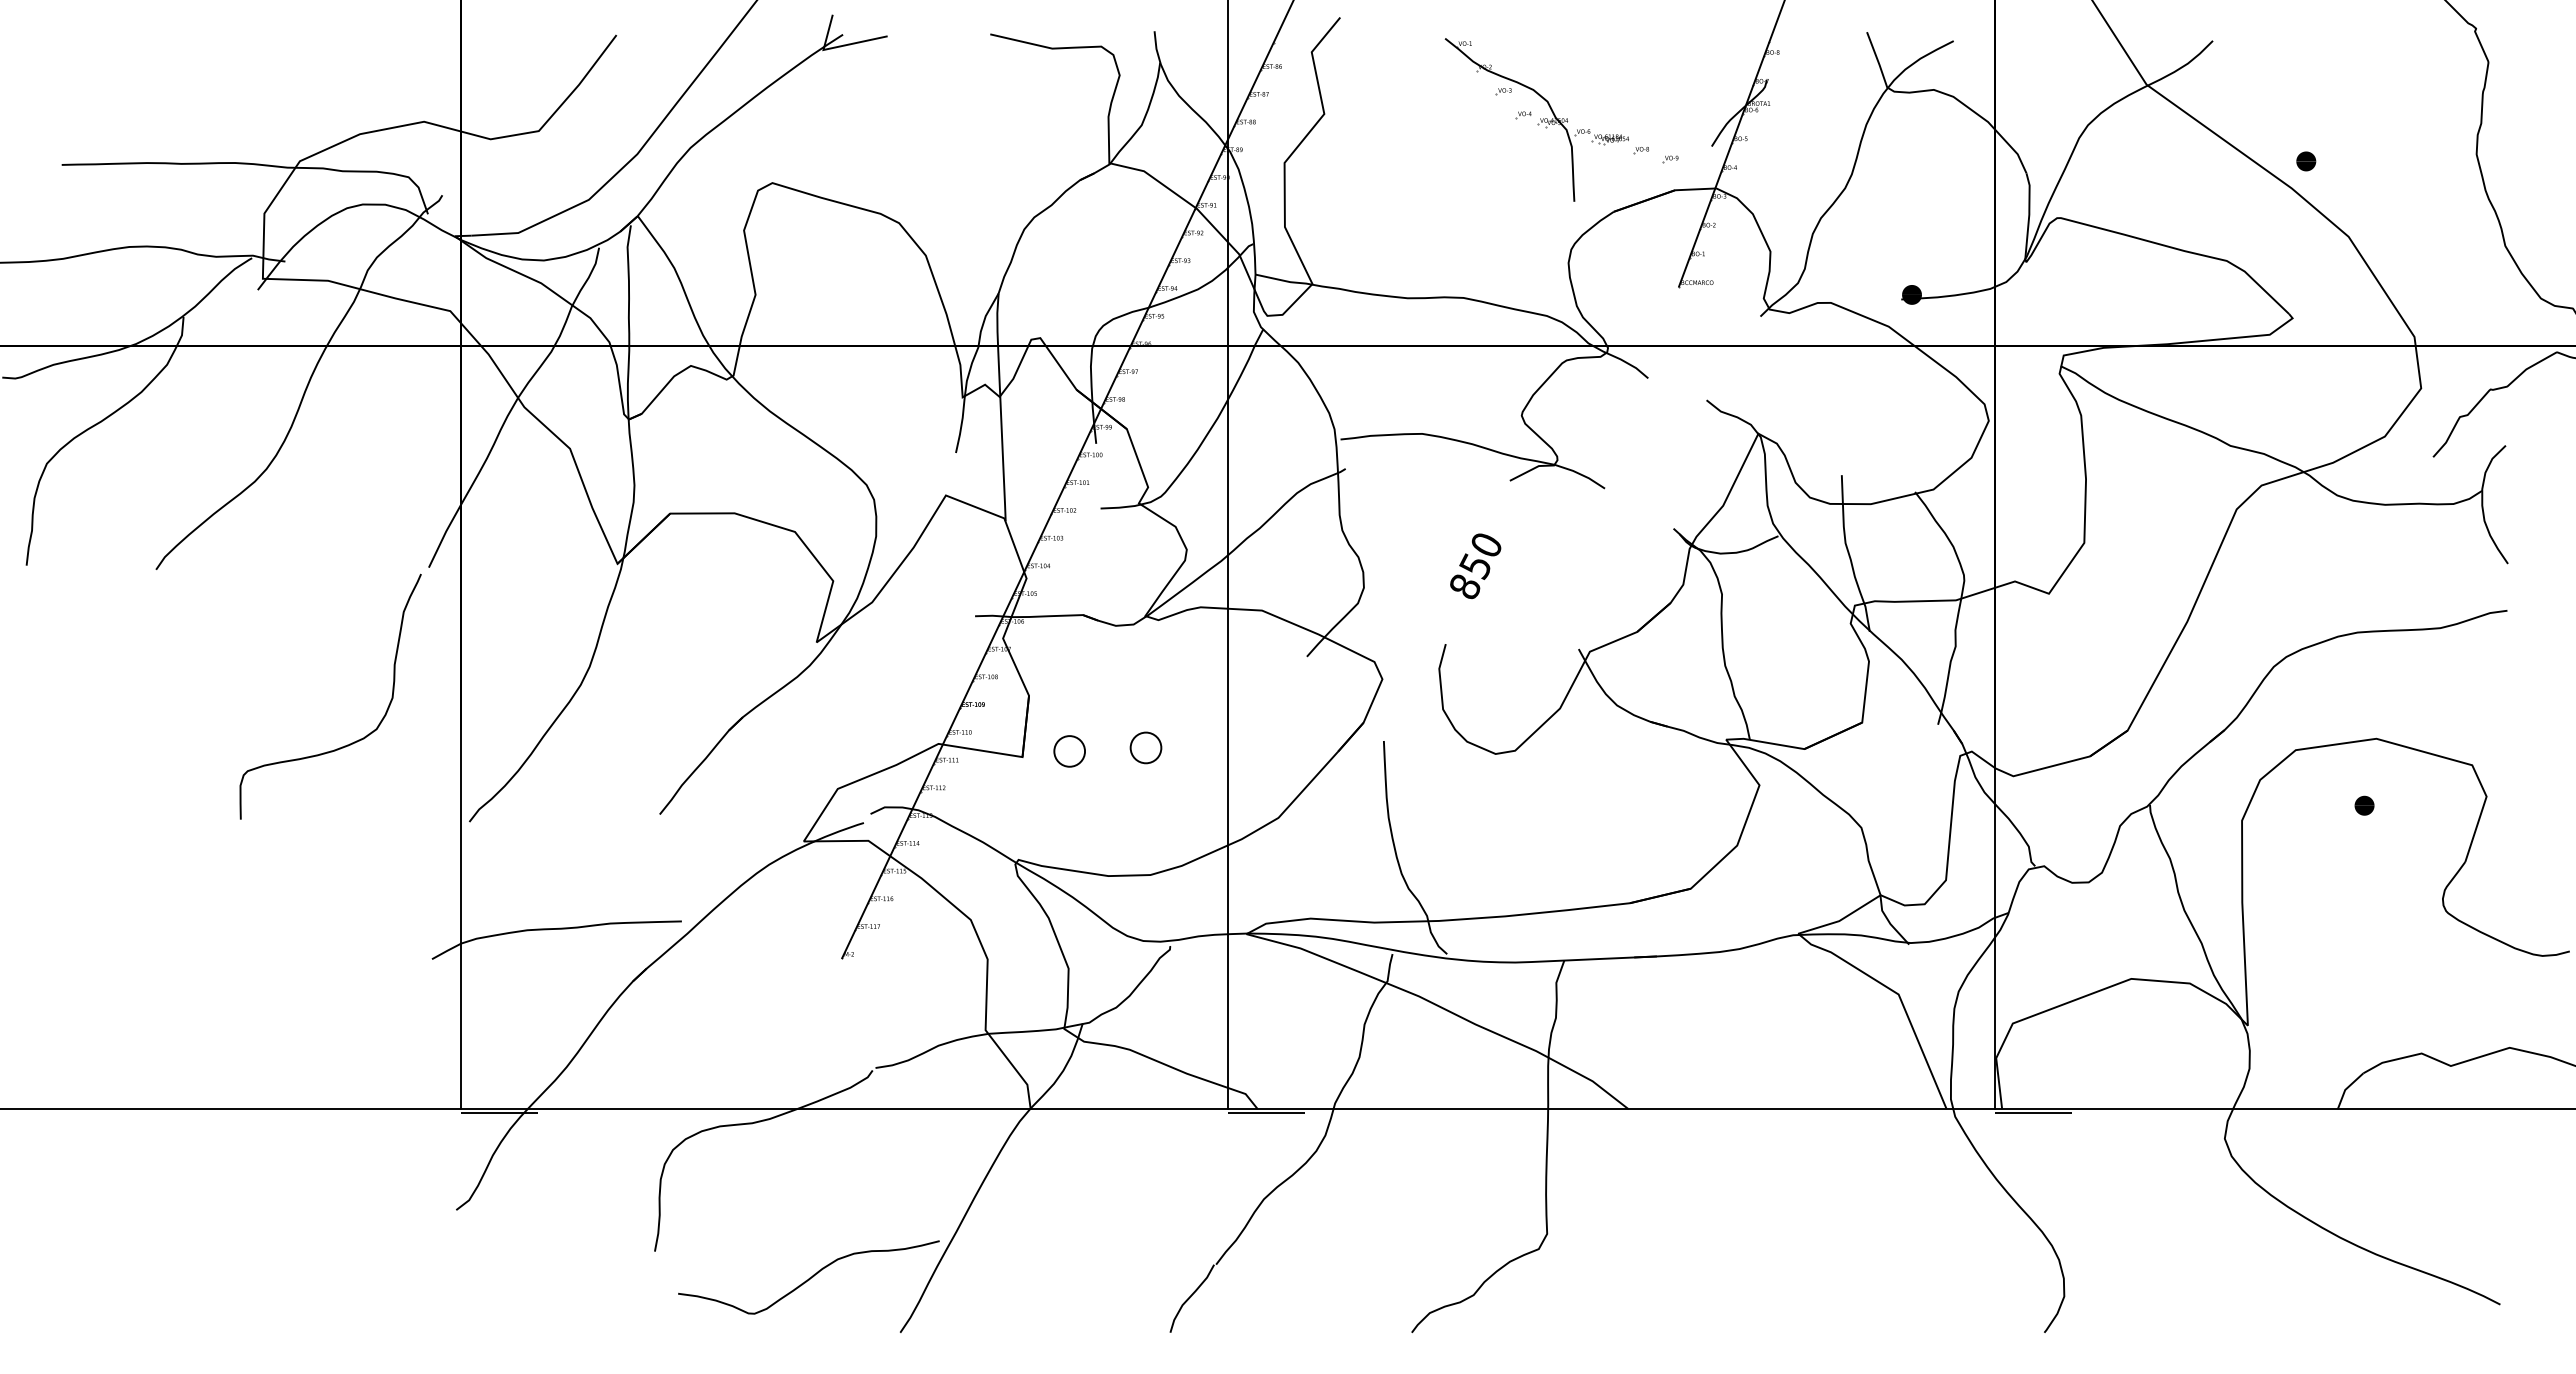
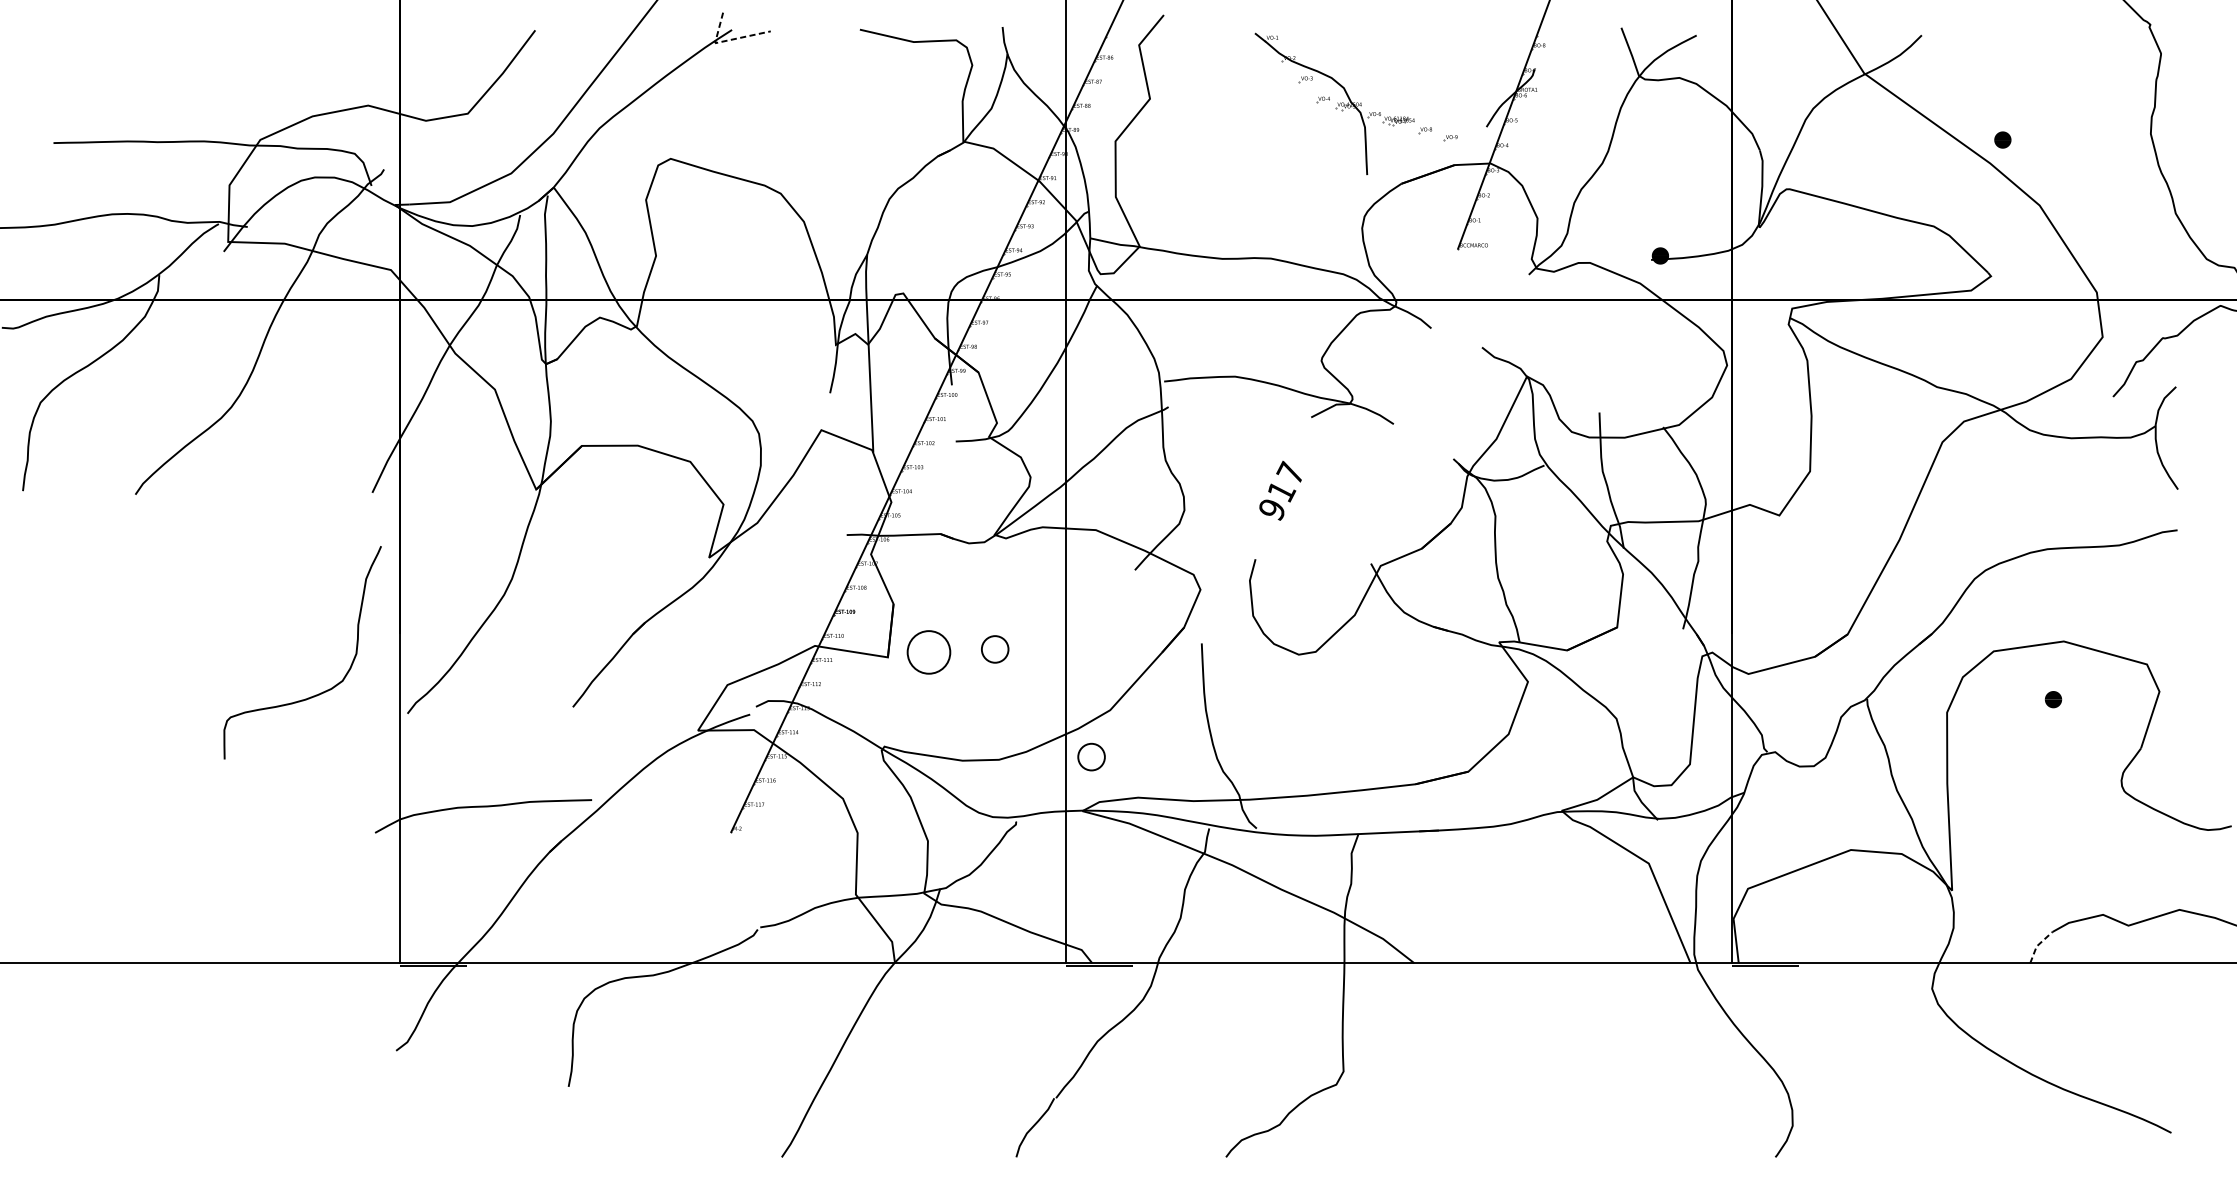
line: (837, 47) -> (727, 41), solid -> dashed
text: (1475, 564) -> (1281, 490), 850 -> 917
curve: (349, 743) -> (319, 693), moved
part: (1069, 751) -> (928, 652), size x1.6
part: (1256, 871) -> (1091, 756), added
line: (2346, 1088) -> (2037, 945), solid -> dashed
curve: (809, 1277) -> (702, 1109), removed

